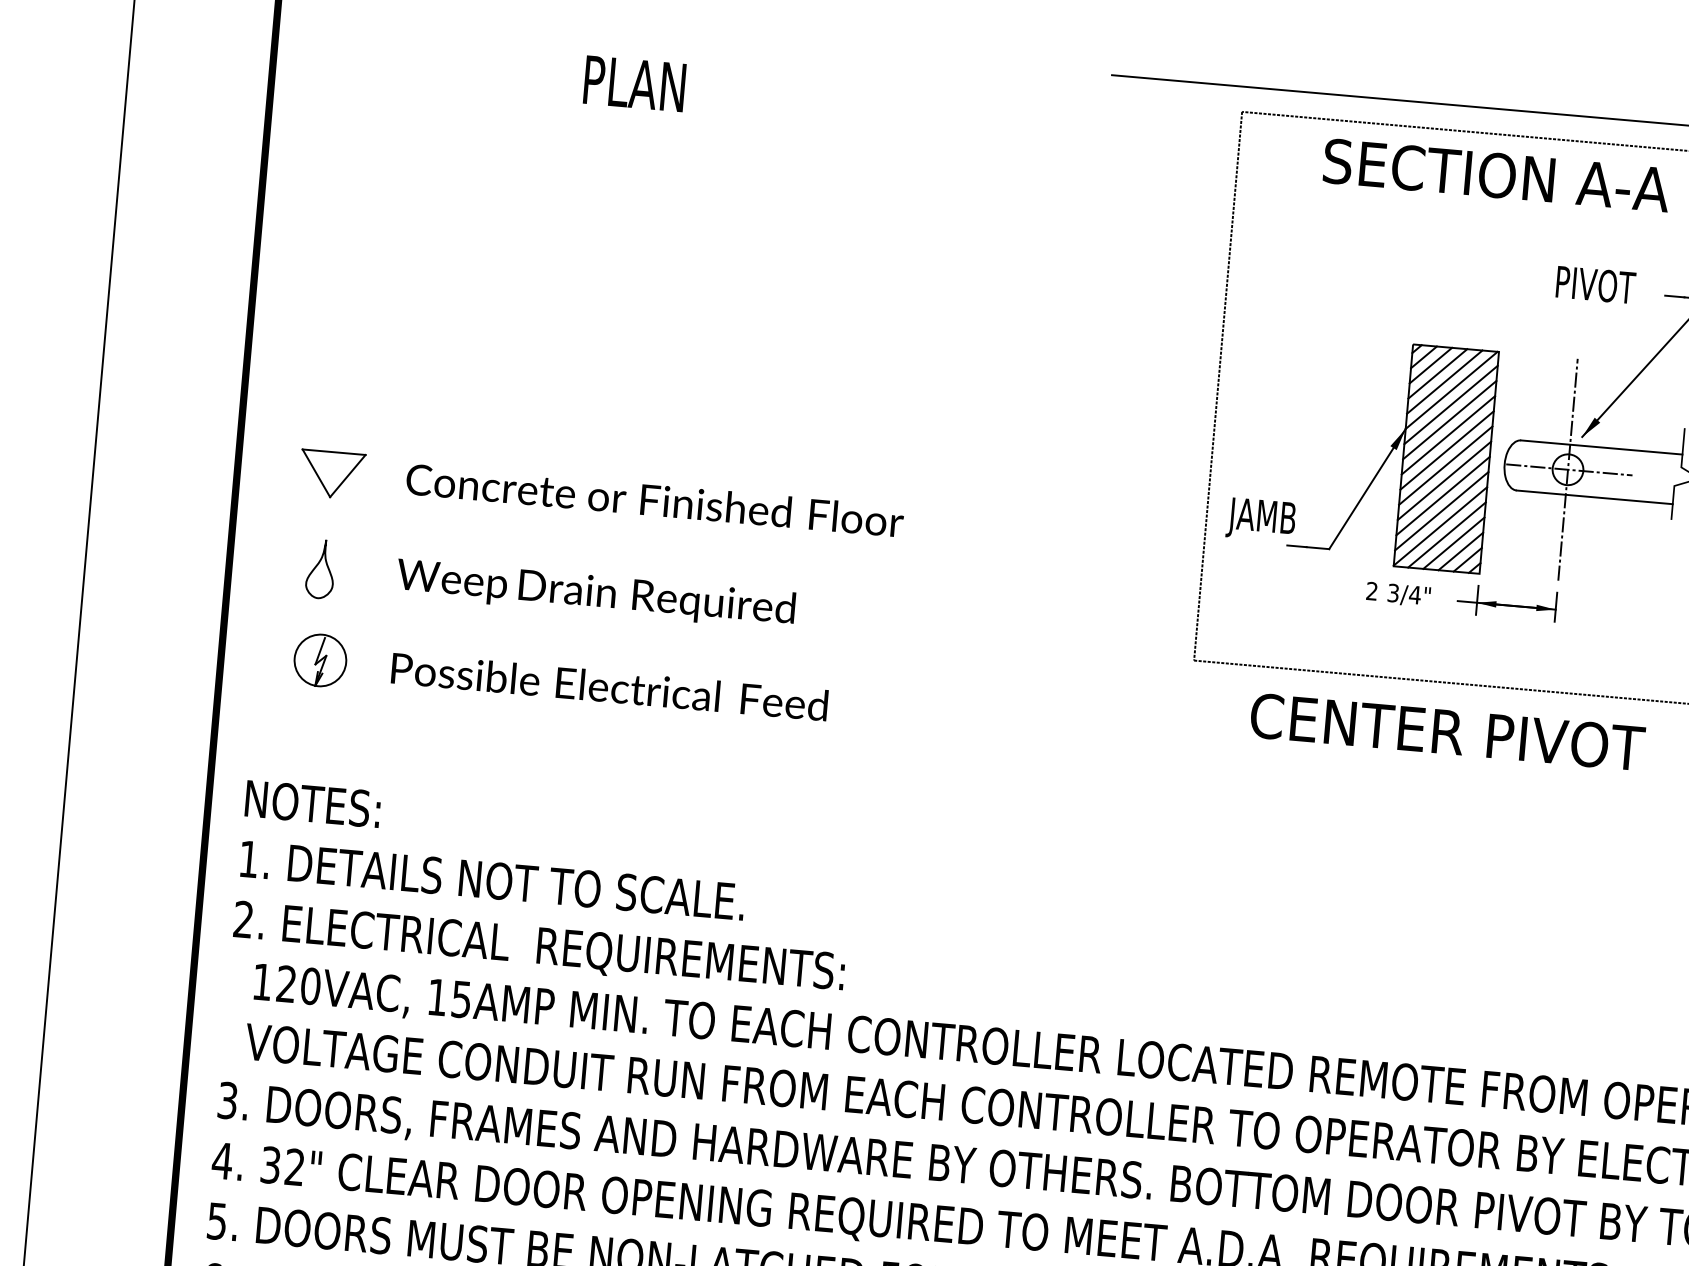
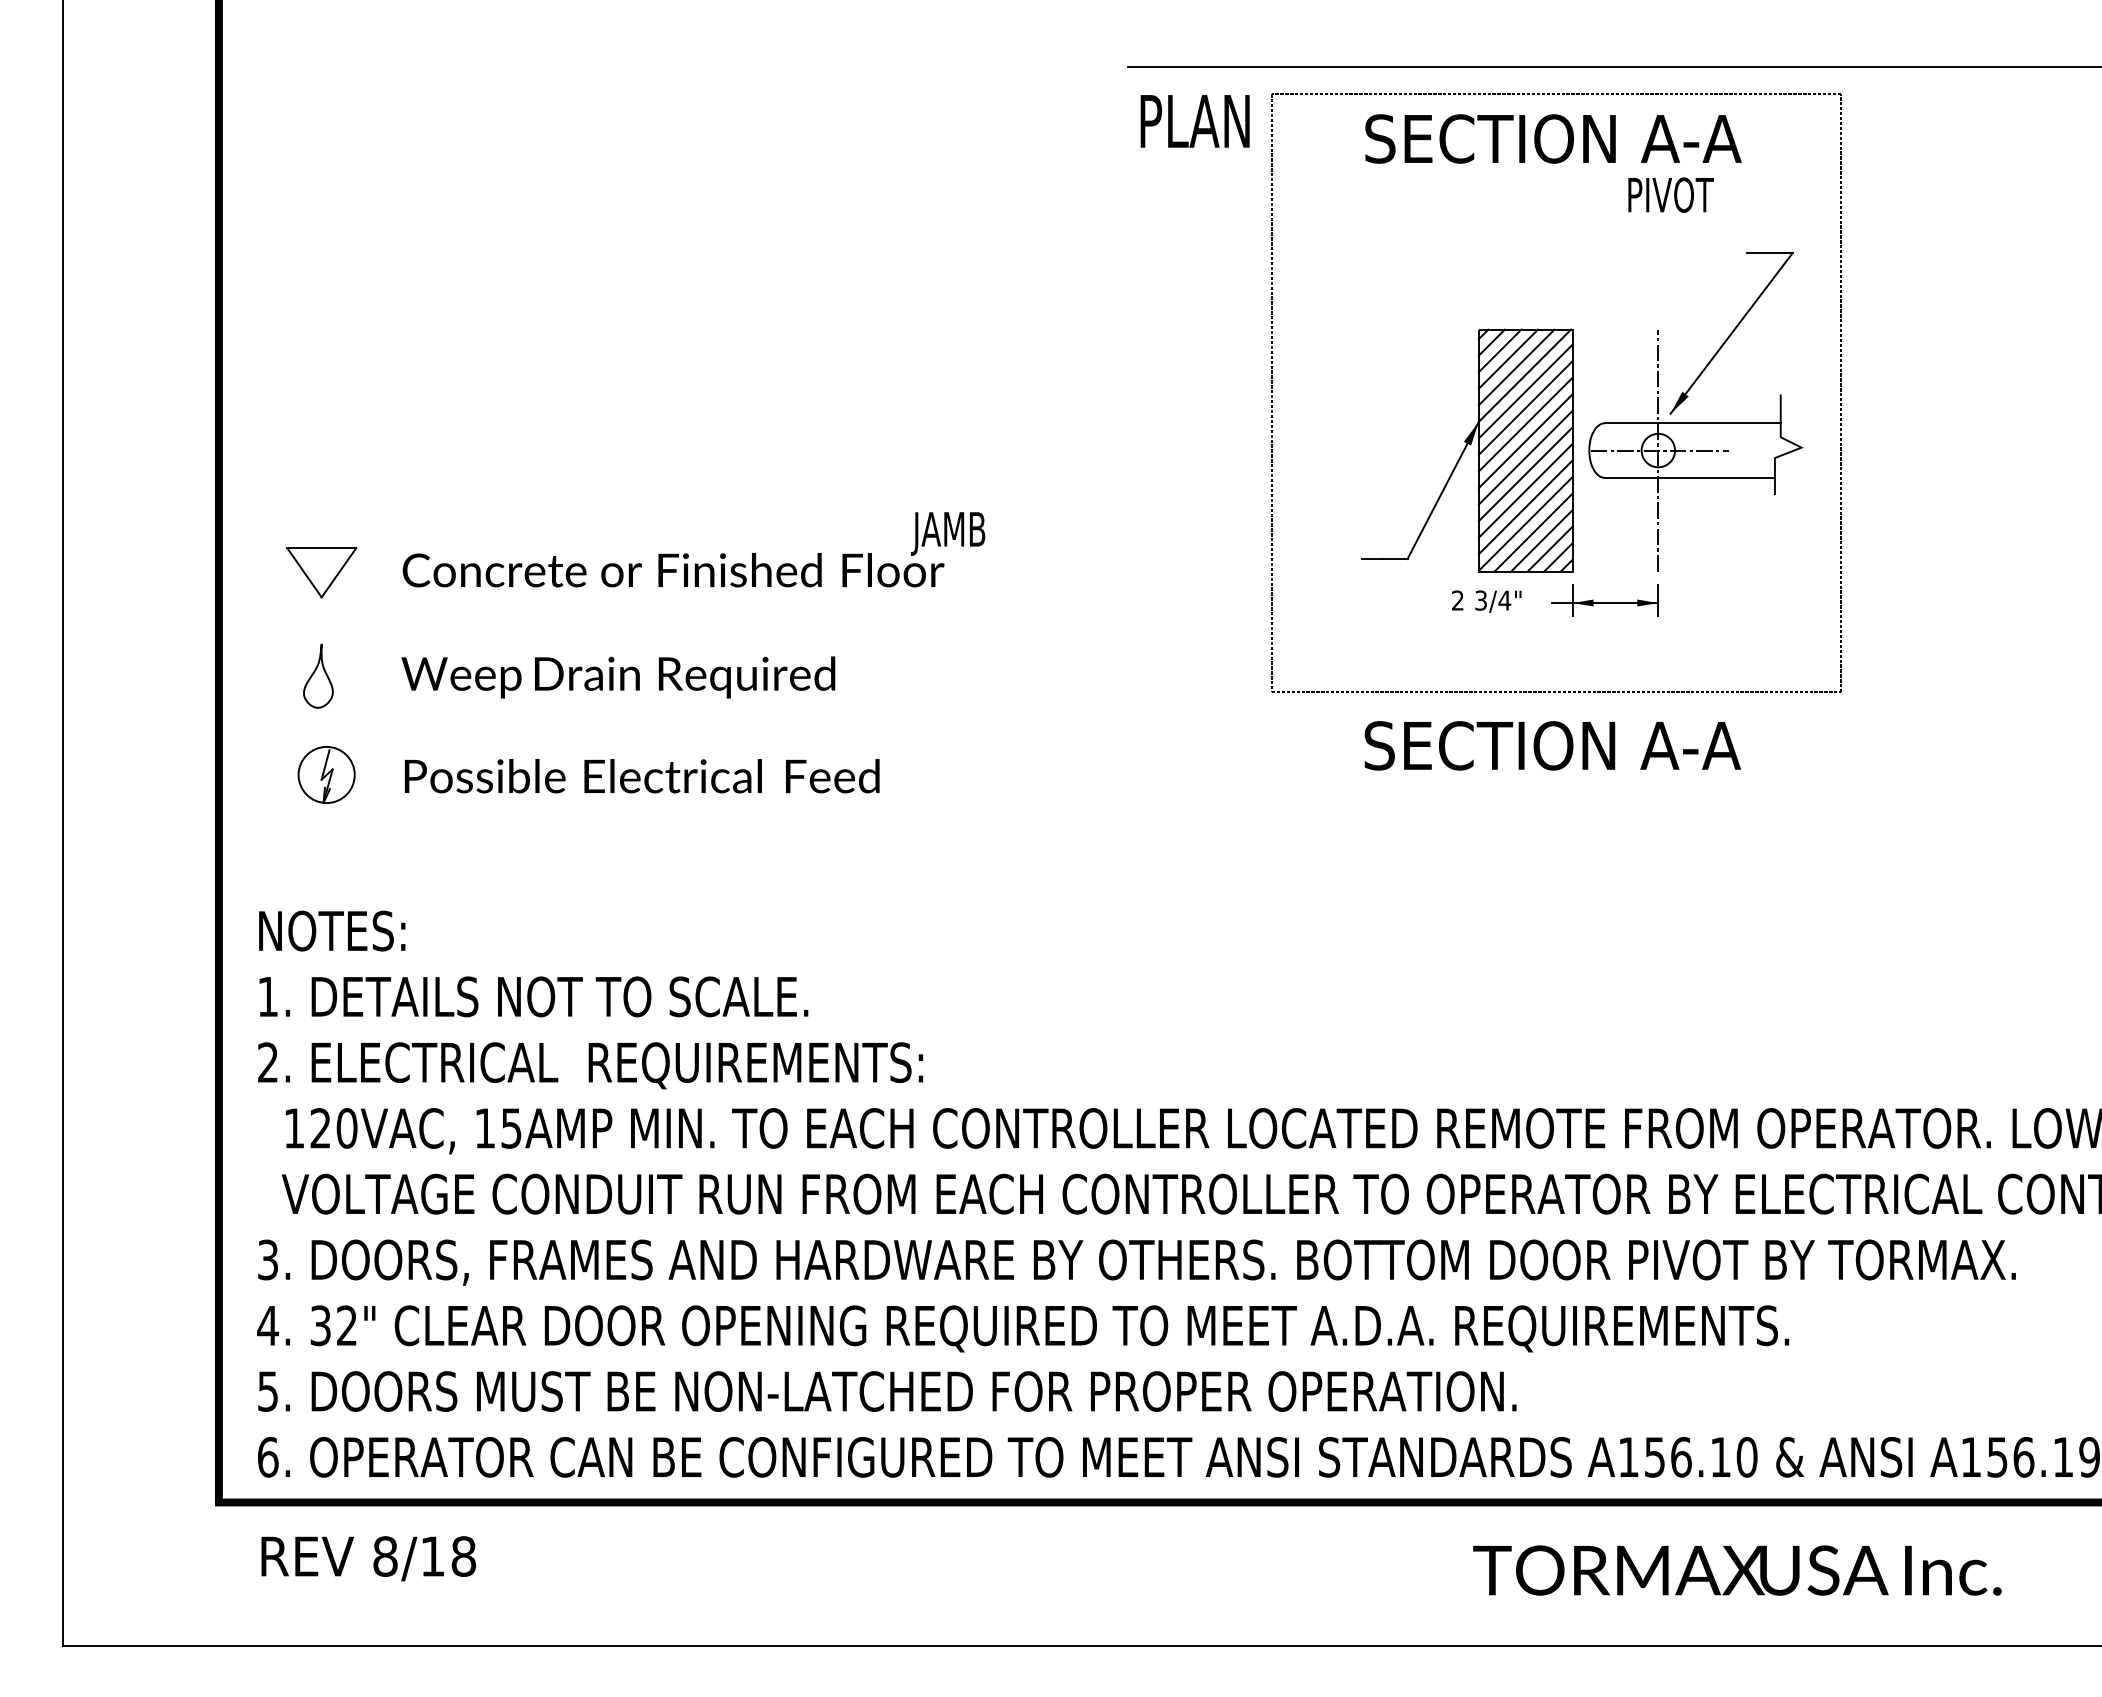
text: (634, 83) -> (1194, 121), moved
text: (1595, 284) -> (1670, 194), moved
text: (1261, 519) -> (948, 533), moved
text: (1447, 731) -> (1552, 745), CENTER PIVOT -> SECTION A-A

